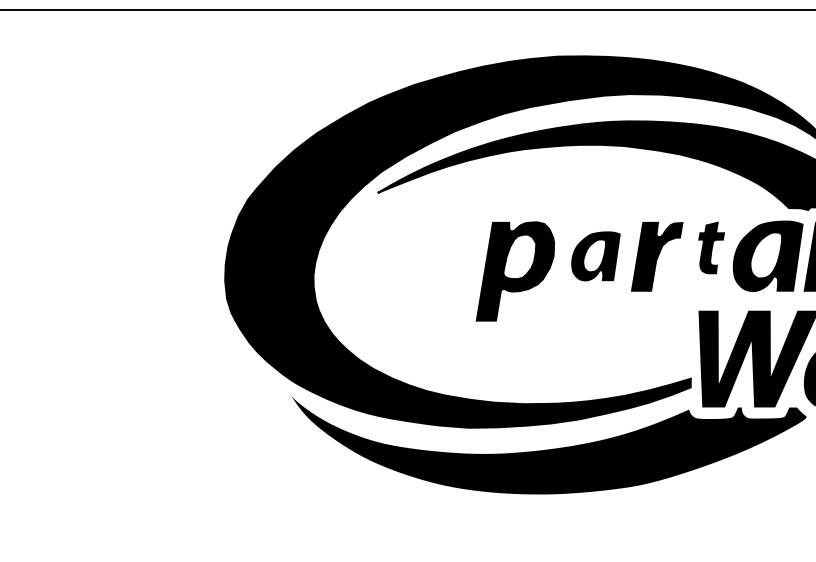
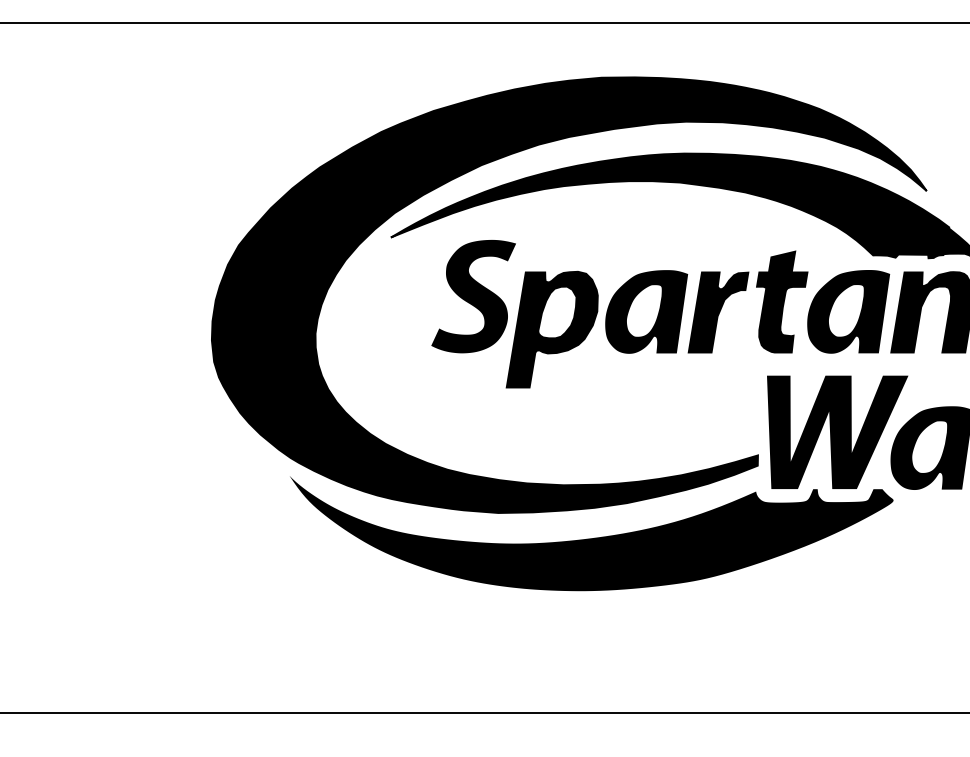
fill: (448, 243) -> (473, 296), added
part: (711, 247) -> (782, 301), size x1.67
part: (595, 255) -> (646, 311), size x1.43

